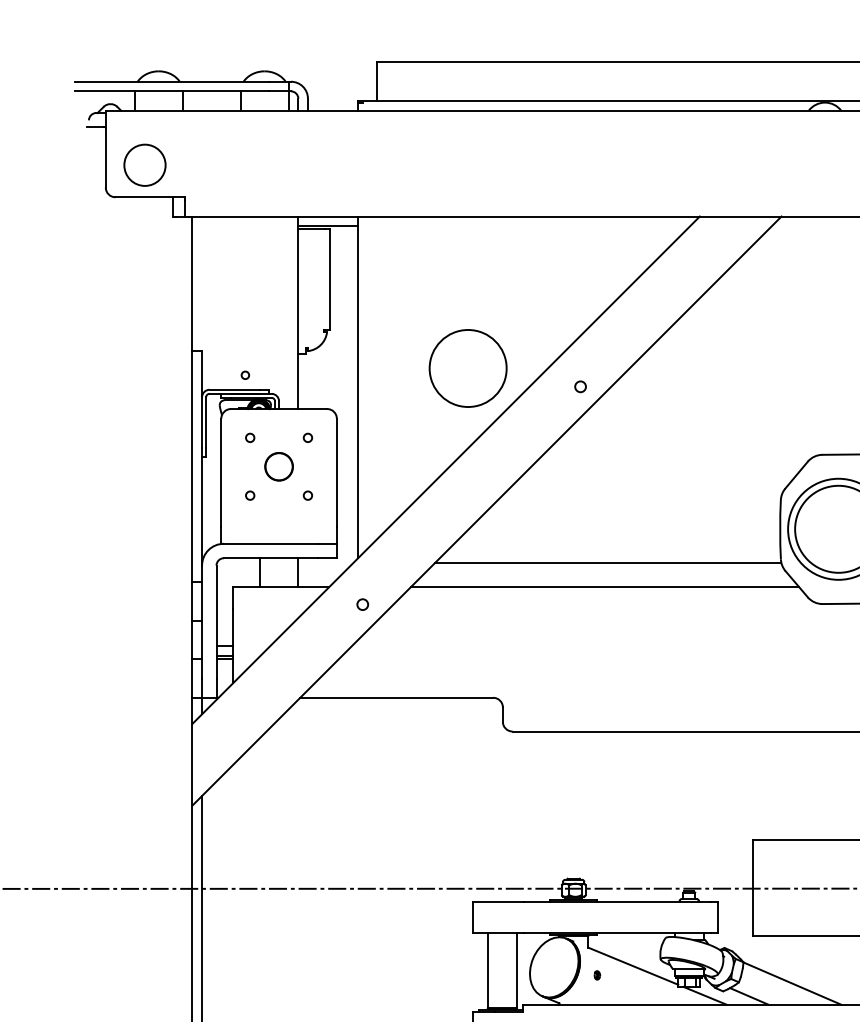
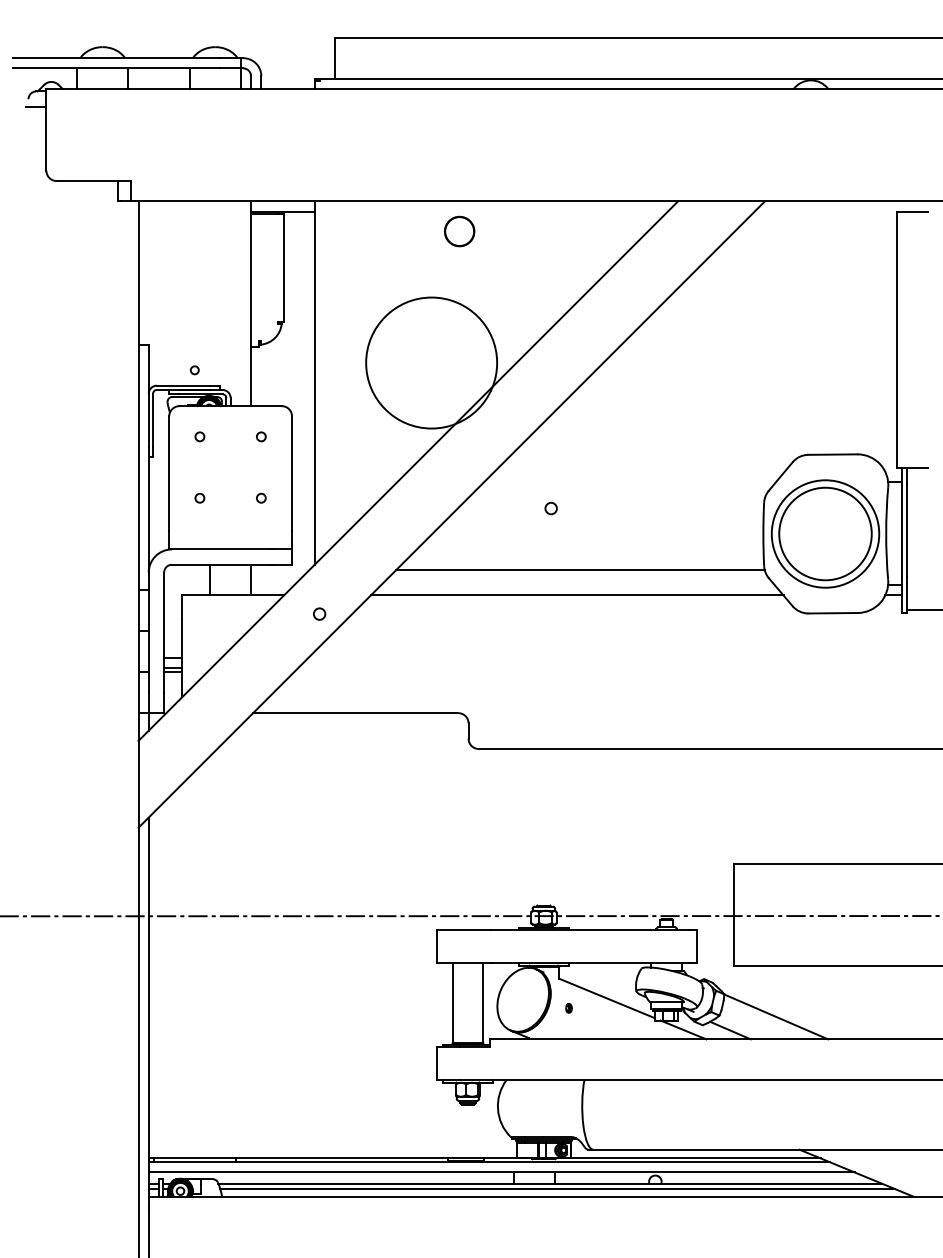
circle: (144, 164) -> (87, 146), removed
circle: (468, 368) -> (431, 363), size x1.6
circle: (579, 386) -> (550, 508), moved
part: (278, 466) -> (459, 231), moved

